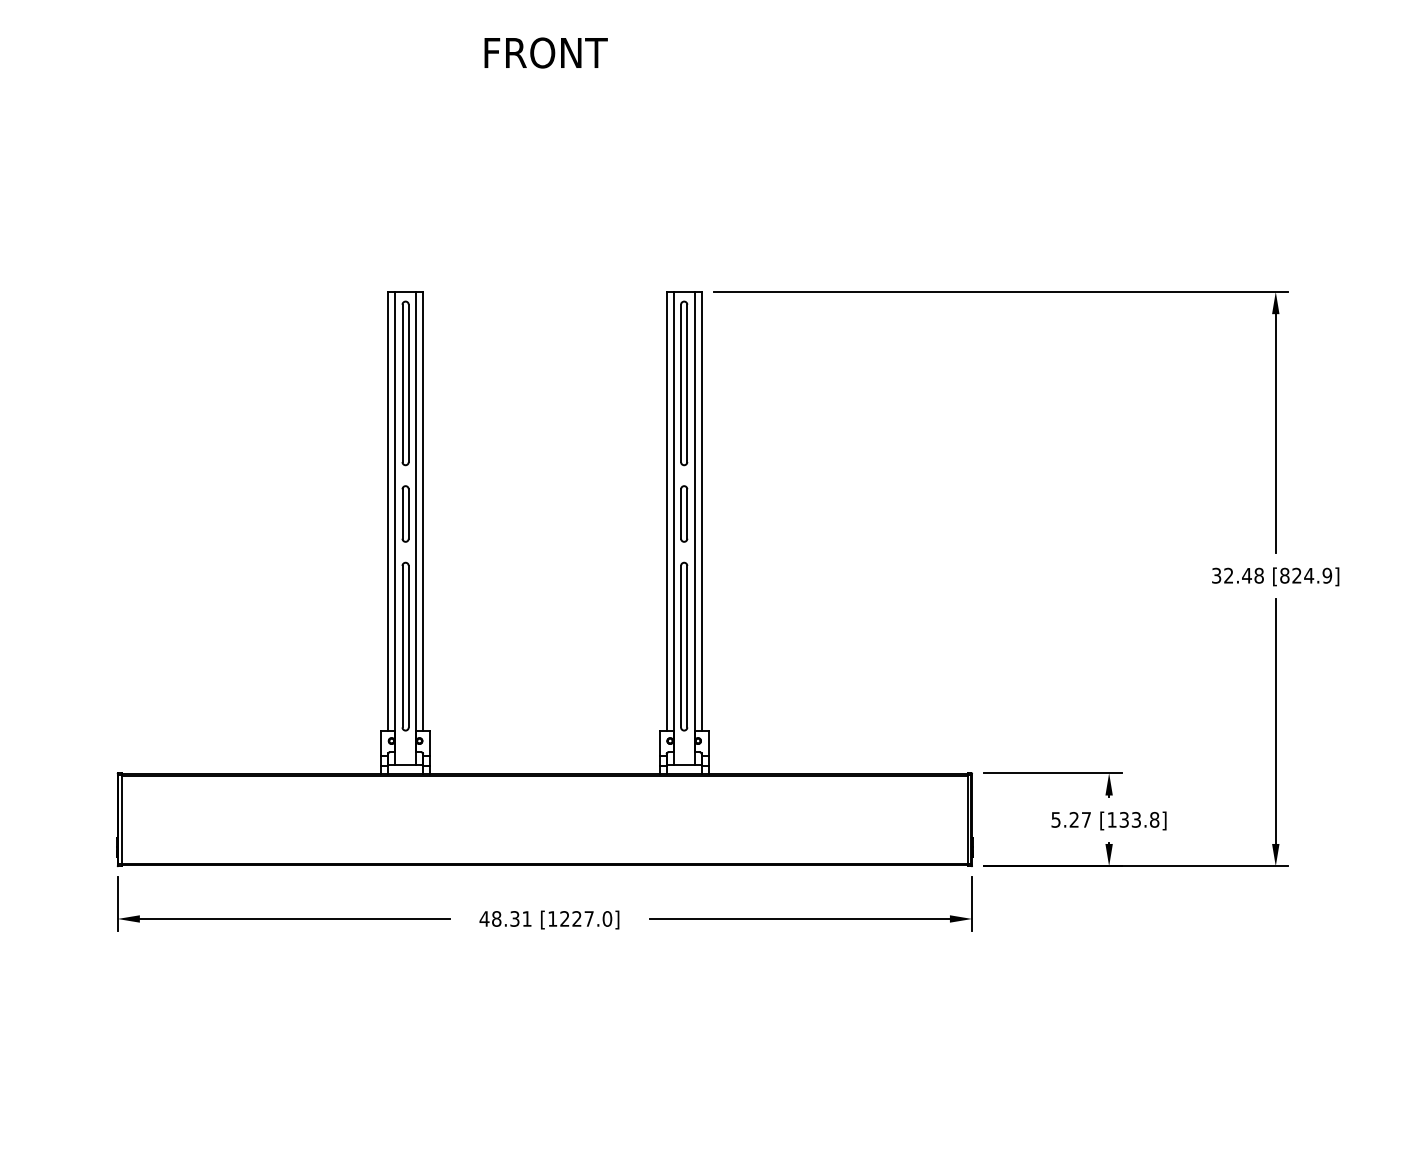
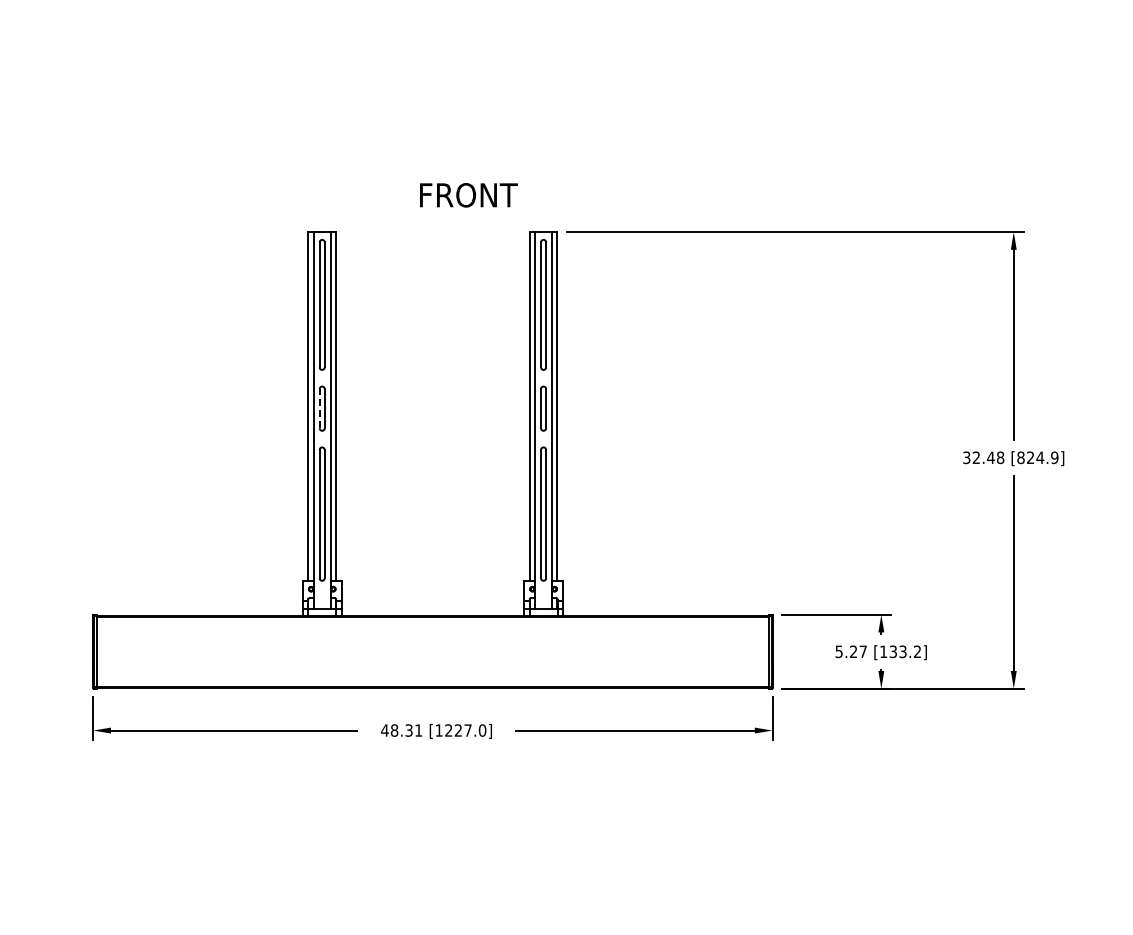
text: (545, 53) -> (468, 195), moved
line: (402, 513) -> (319, 408), solid -> dashed
text: (1154, 819) -> (917, 651), [133.8] -> [133.2]

